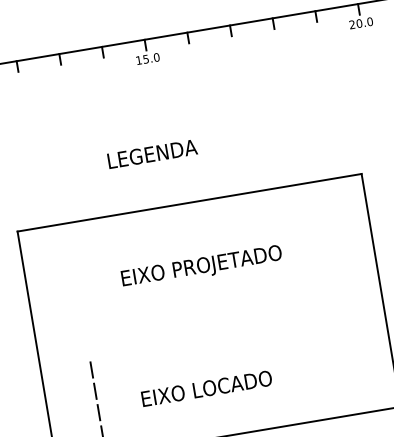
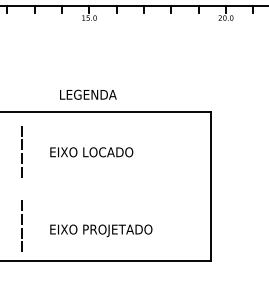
text: (152, 153) -> (88, 94), moved
text: (228, 262) -> (118, 153), EIXO PROJETADO -> EIXO LOCADO
line: (77, 281) -> (22, 149), added
text: (248, 383) -> (118, 230), EIXO LOCADO -> EIXO PROJETADO

